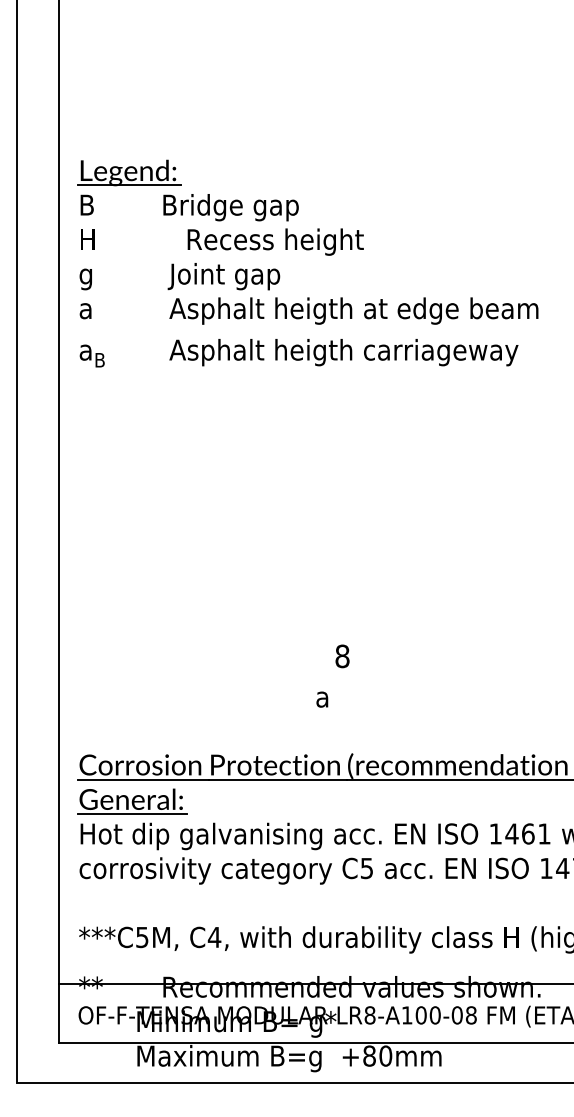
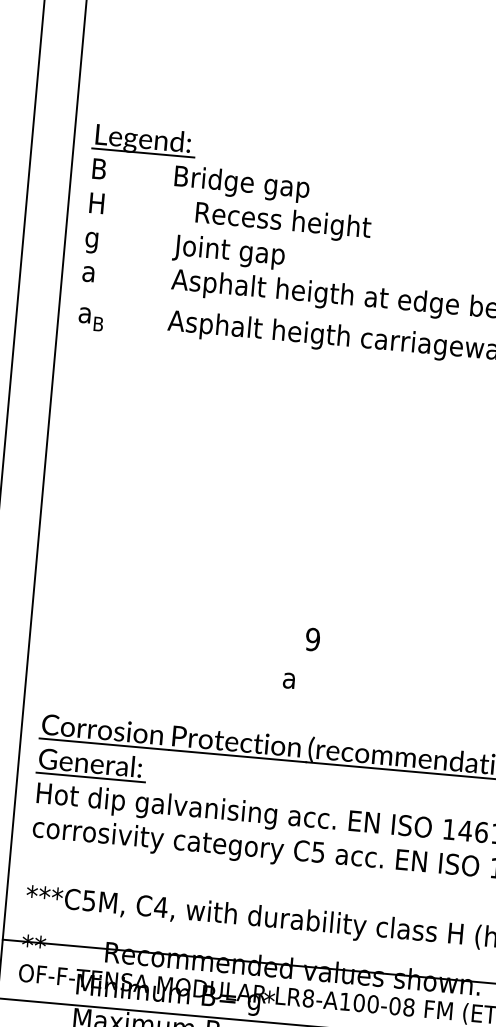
text: (342, 656) -> (312, 639), 8 -> 9

